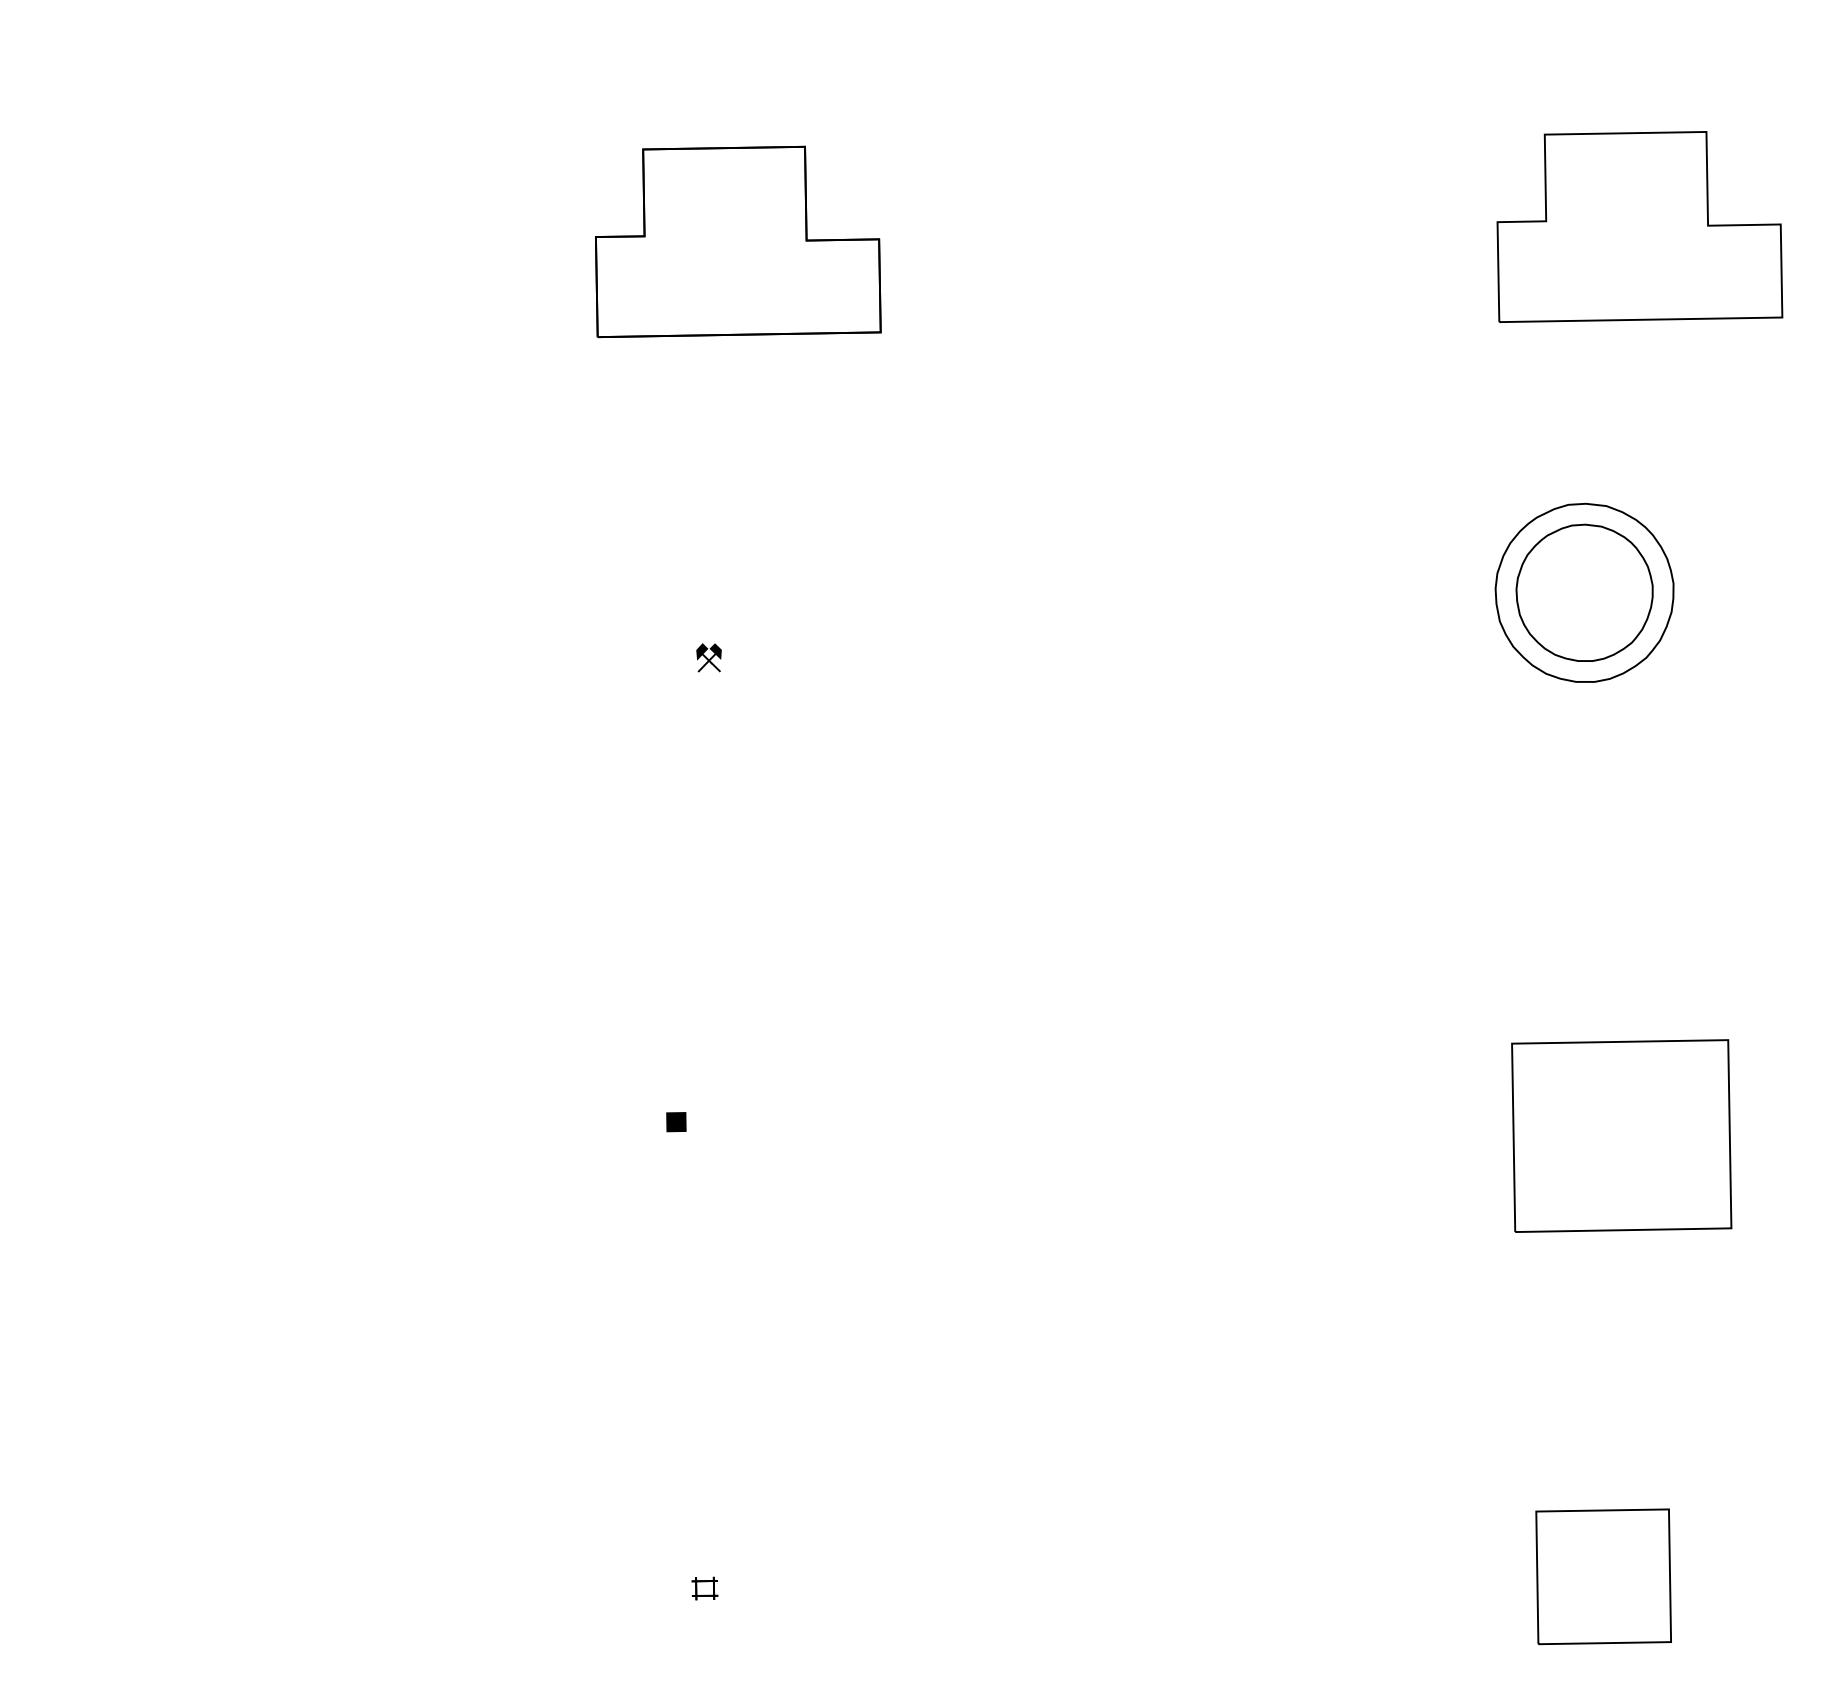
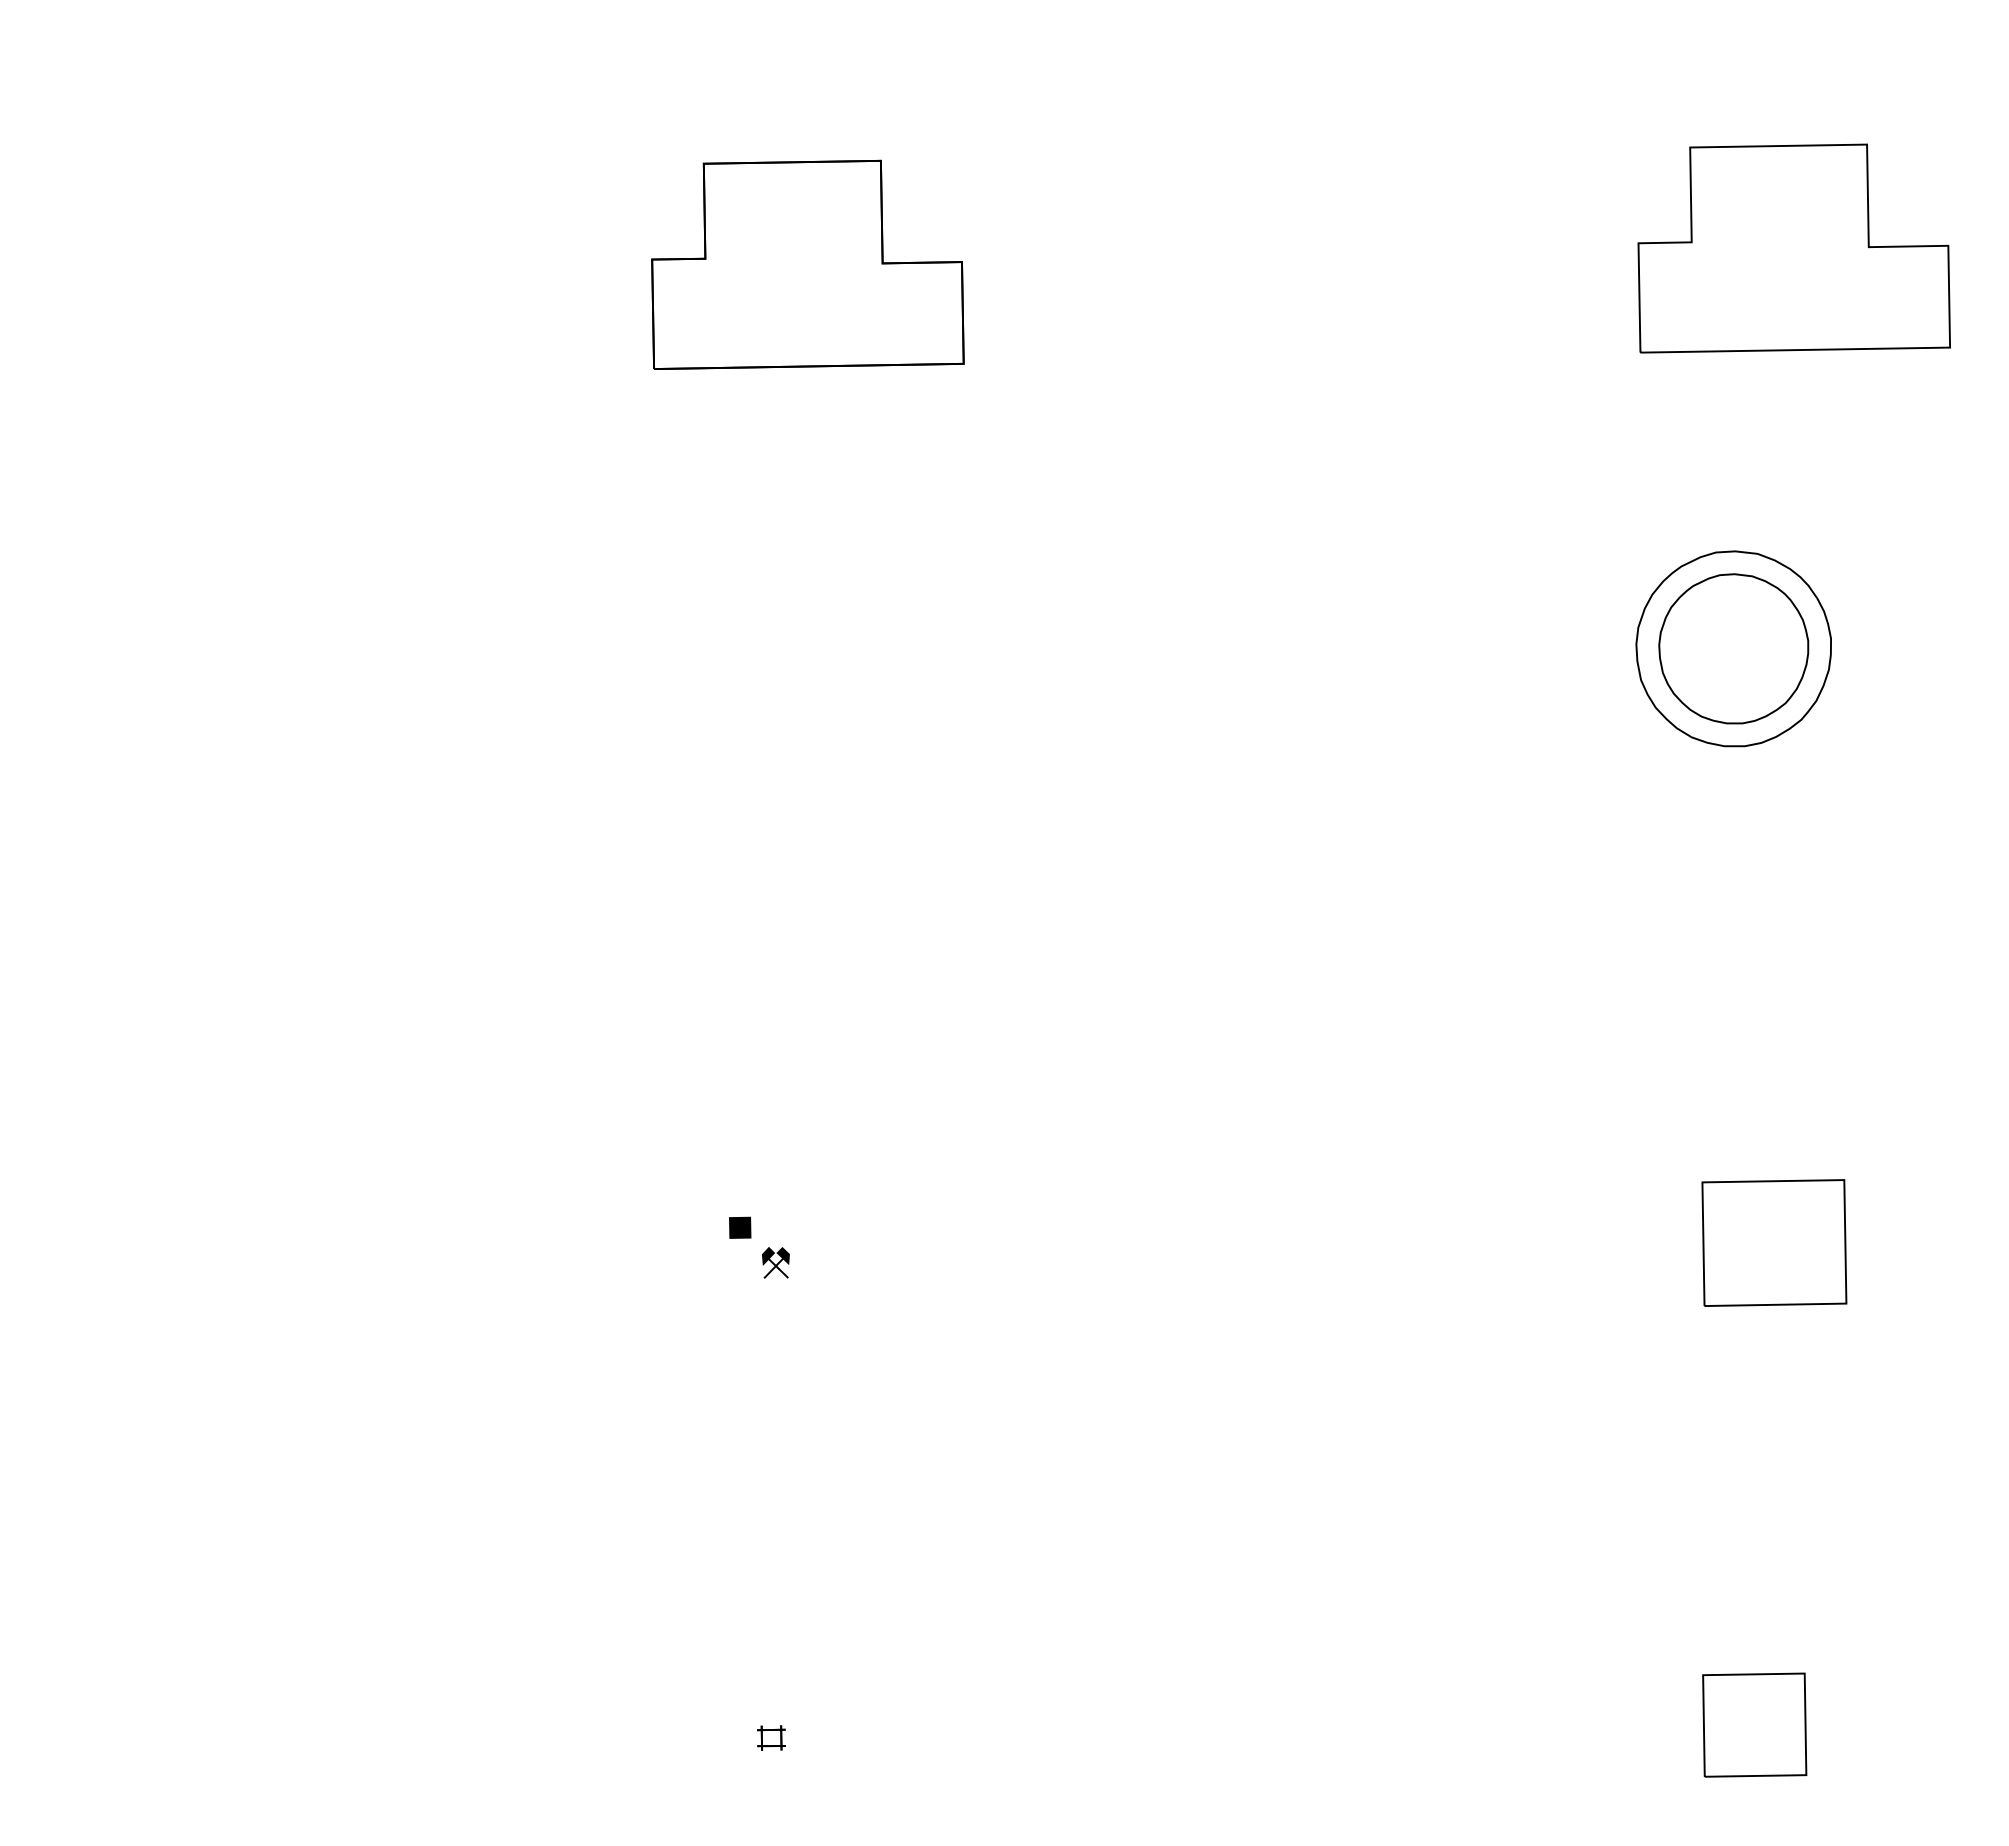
part: (708, 657) -> (775, 1262), moved
part: (1621, 1135) -> (1774, 1242), size x0.6
part: (1603, 1576) -> (1754, 1724), size x0.7

